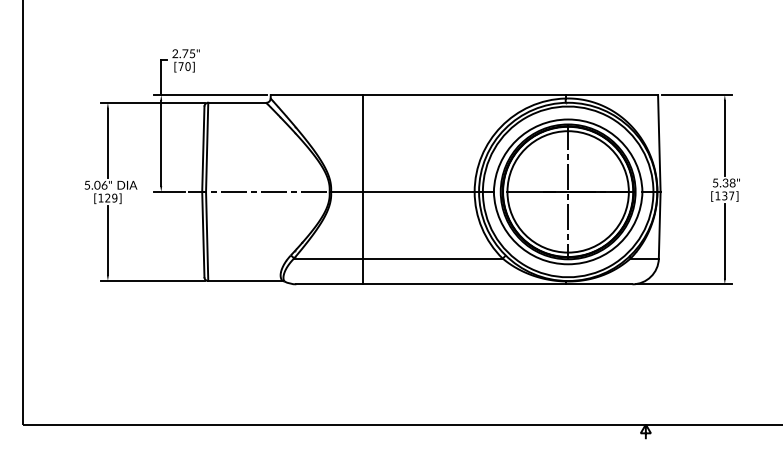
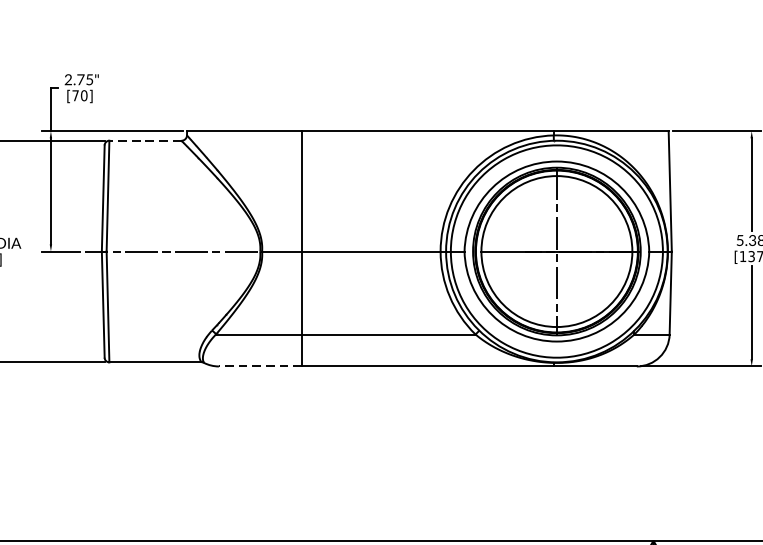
line: (236, 102) -> (144, 140), solid -> dashed
line: (329, 284) -> (260, 366), solid -> dashed

